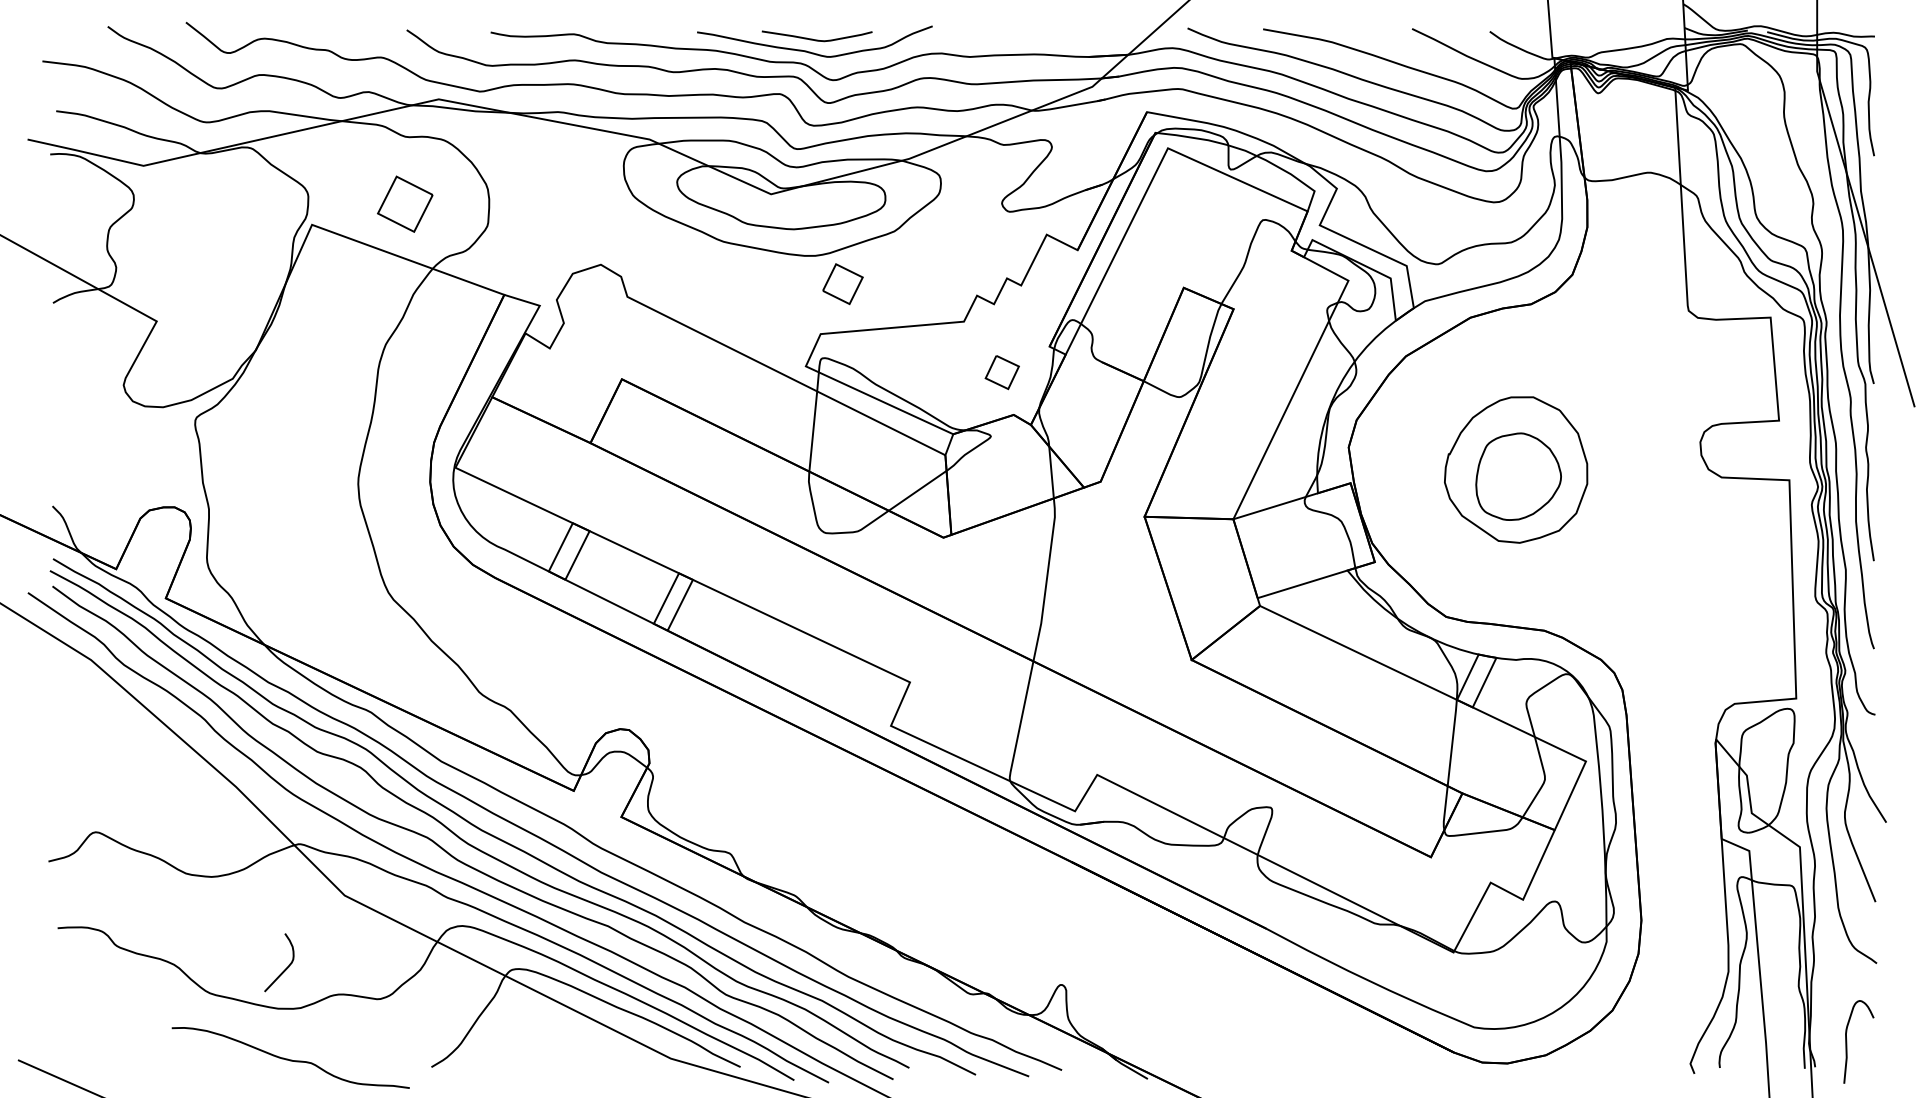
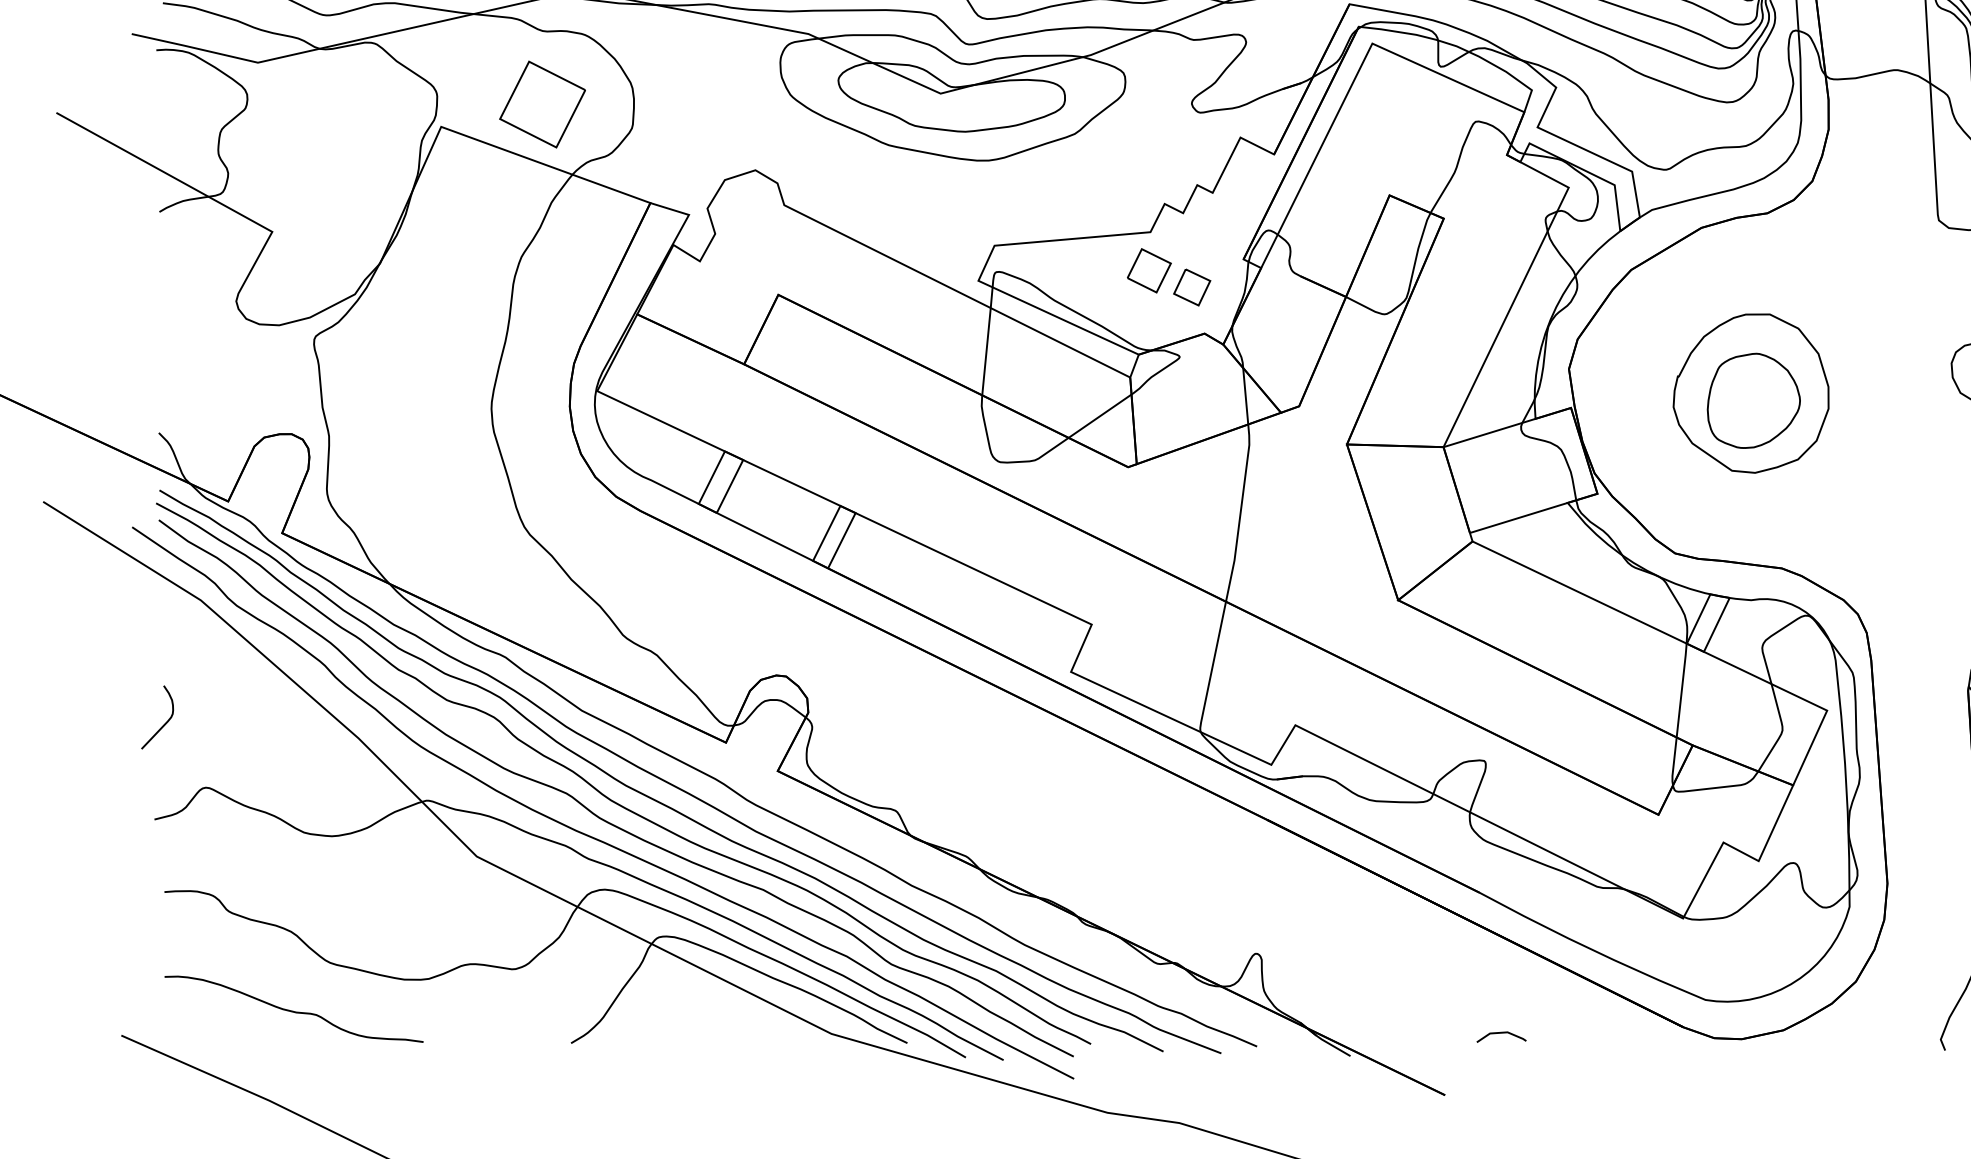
part: (405, 203) -> (542, 103), size x1.43
part: (842, 284) -> (1148, 271), moved
curve: (285, 968) -> (164, 723), moved
line: (1286, 1058) -> (1501, 1033), added
curve: (290, 1059) -> (293, 1010), moved

